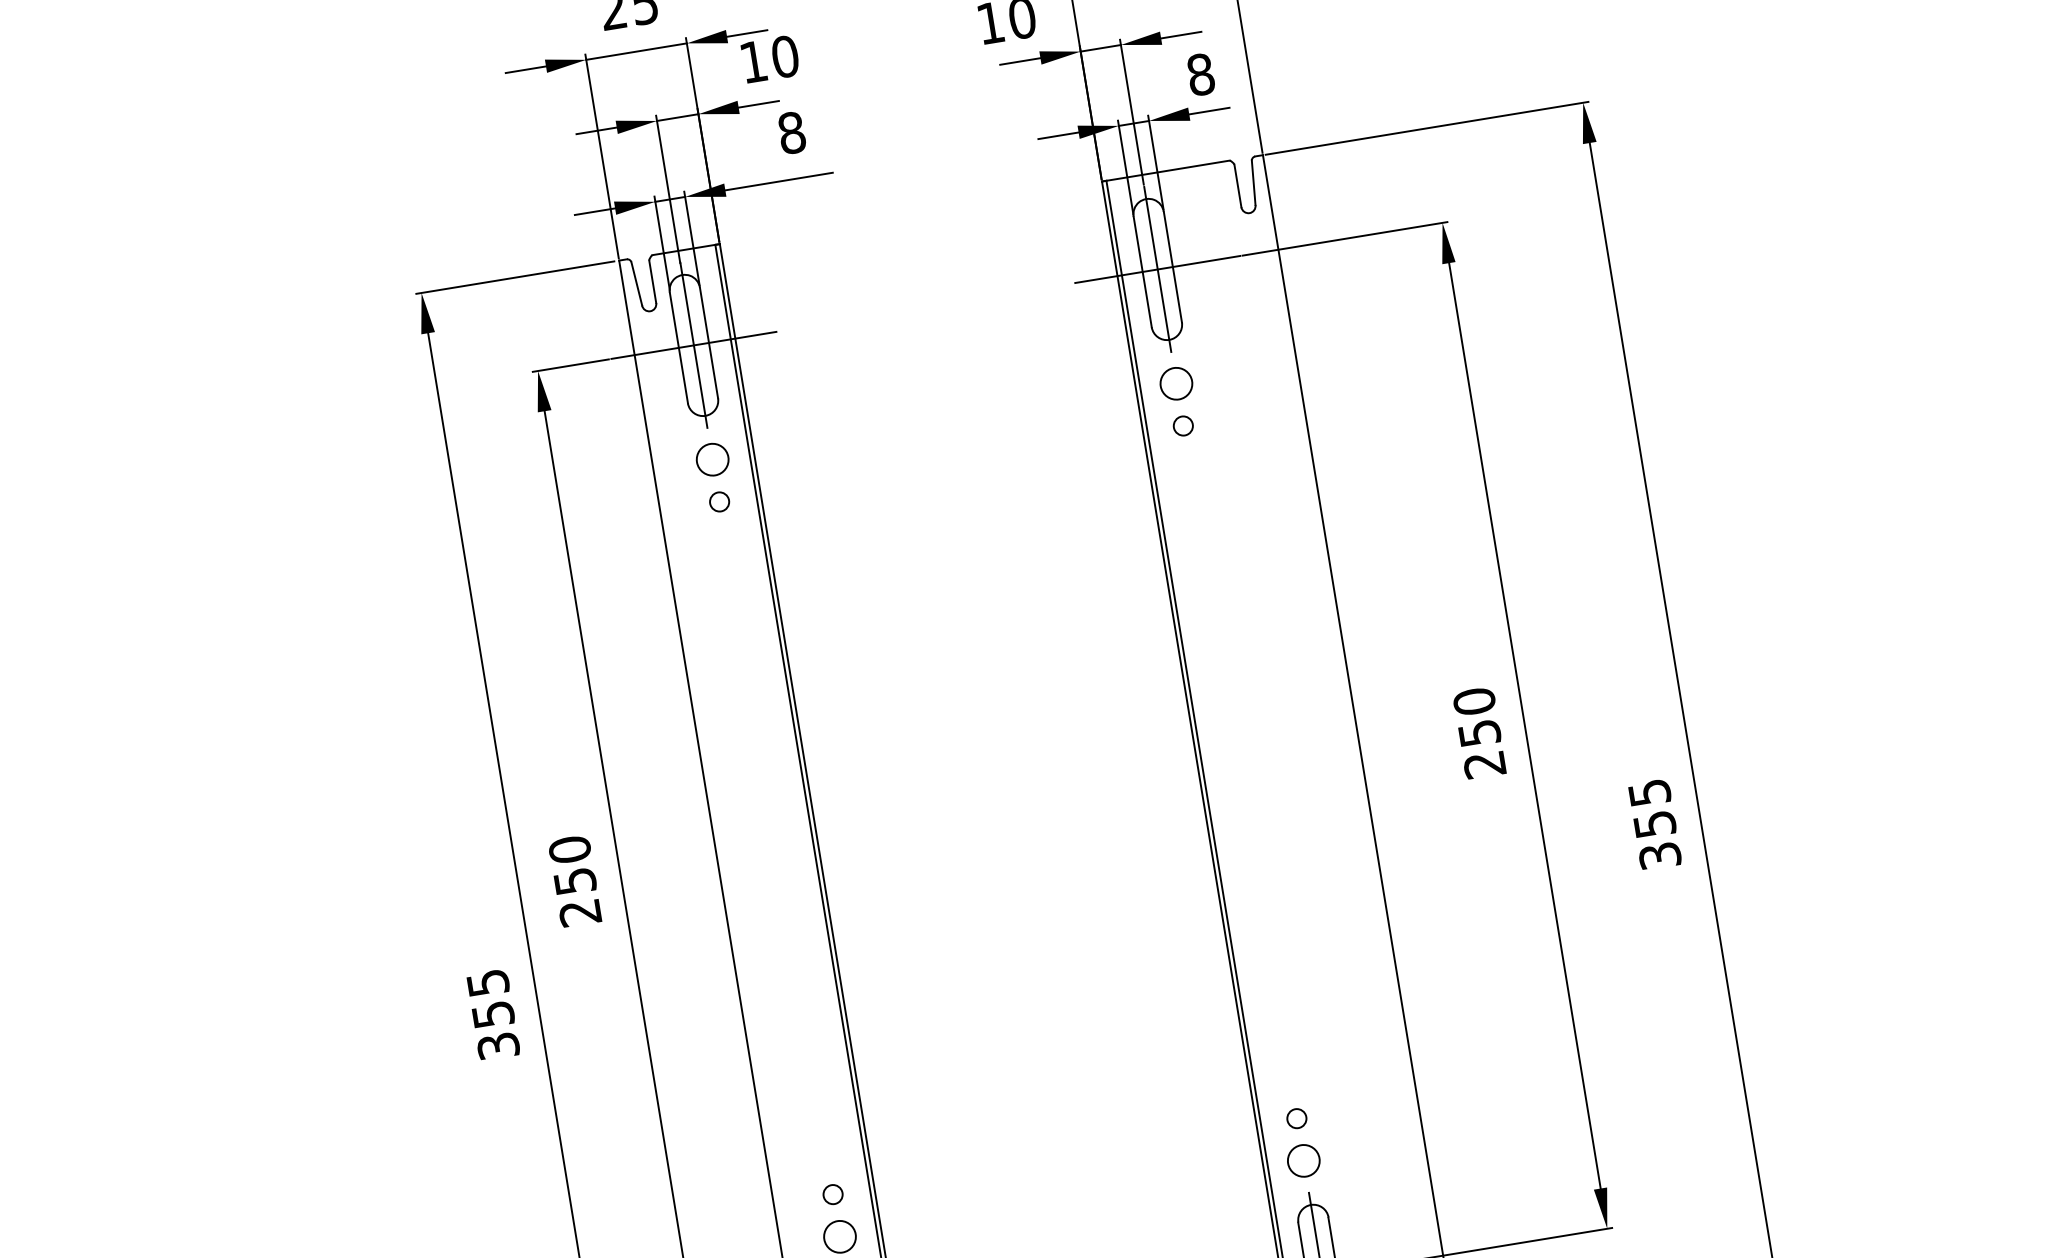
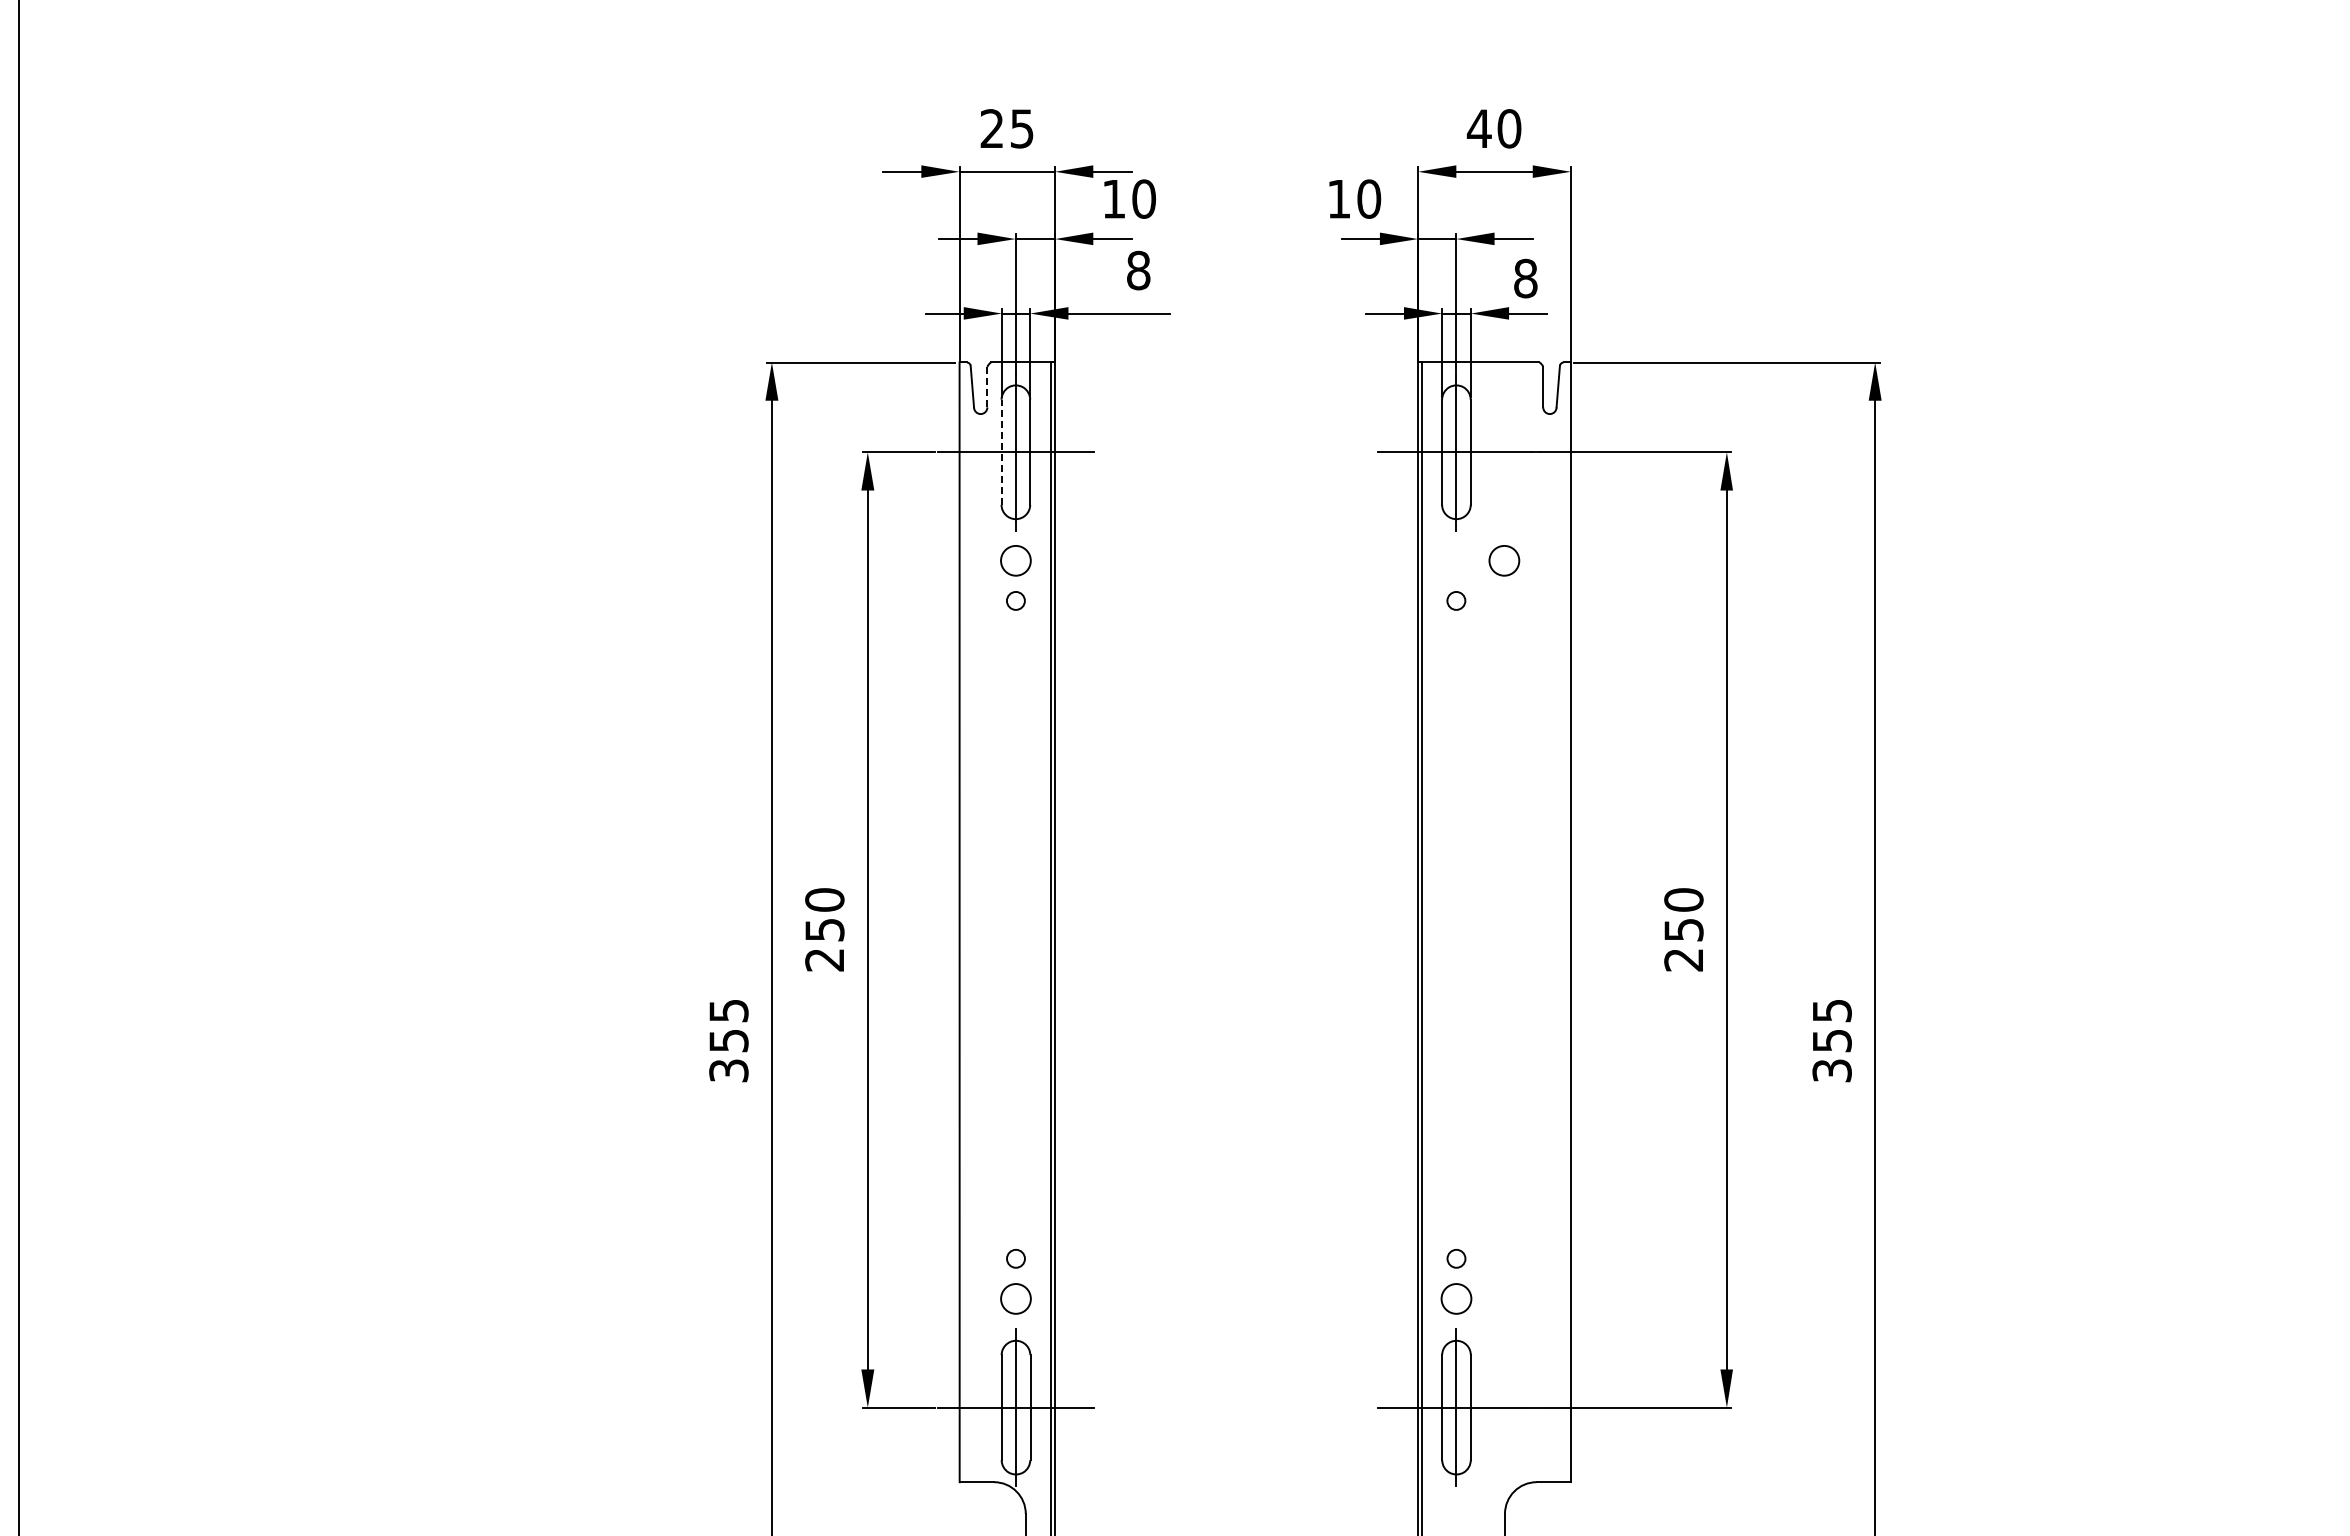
line: (652, 281) -> (987, 386), solid -> dashed
line: (678, 348) -> (1001, 452), solid -> dashed
circle: (1176, 383) -> (1504, 560), moved

